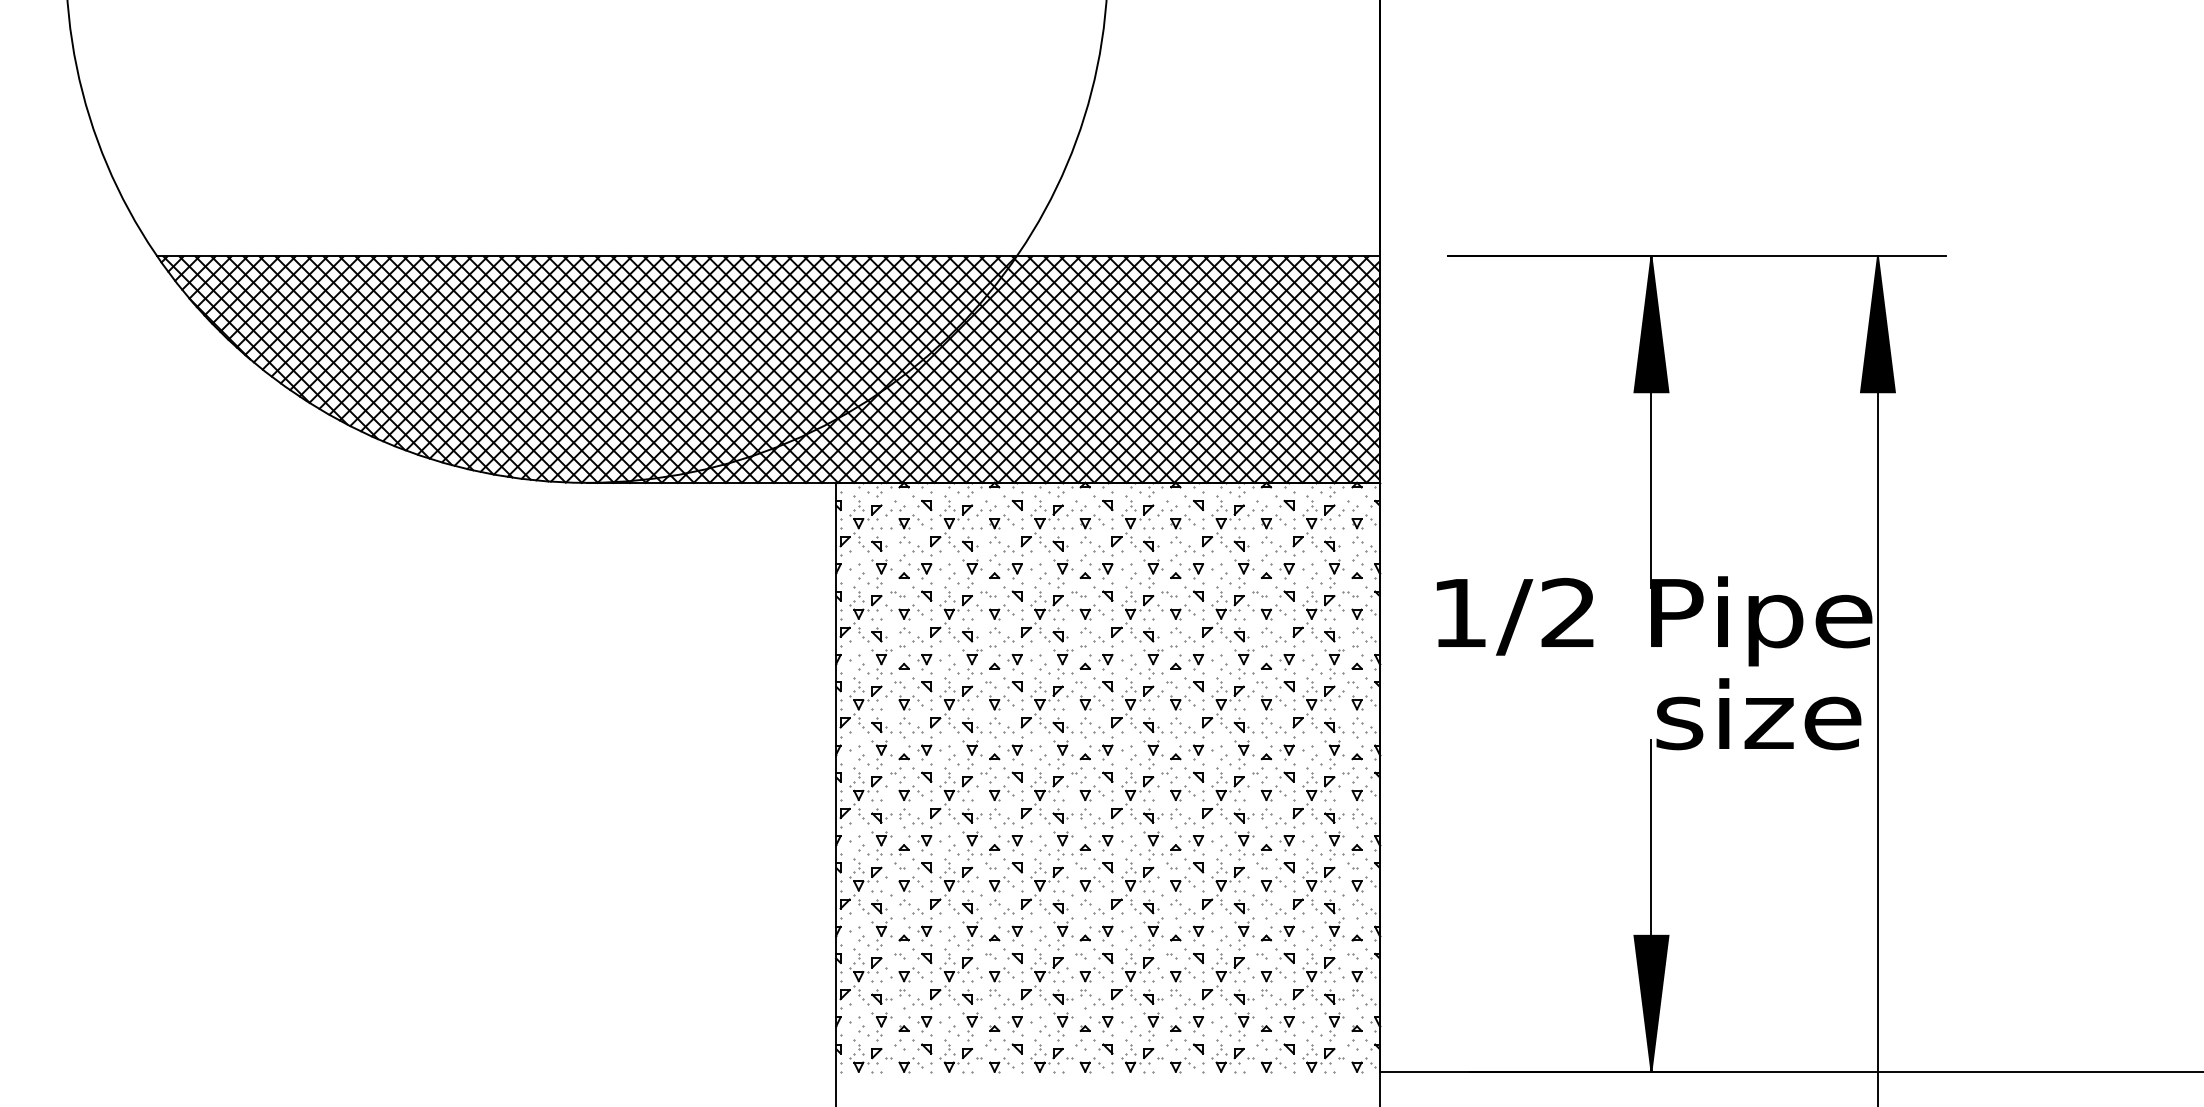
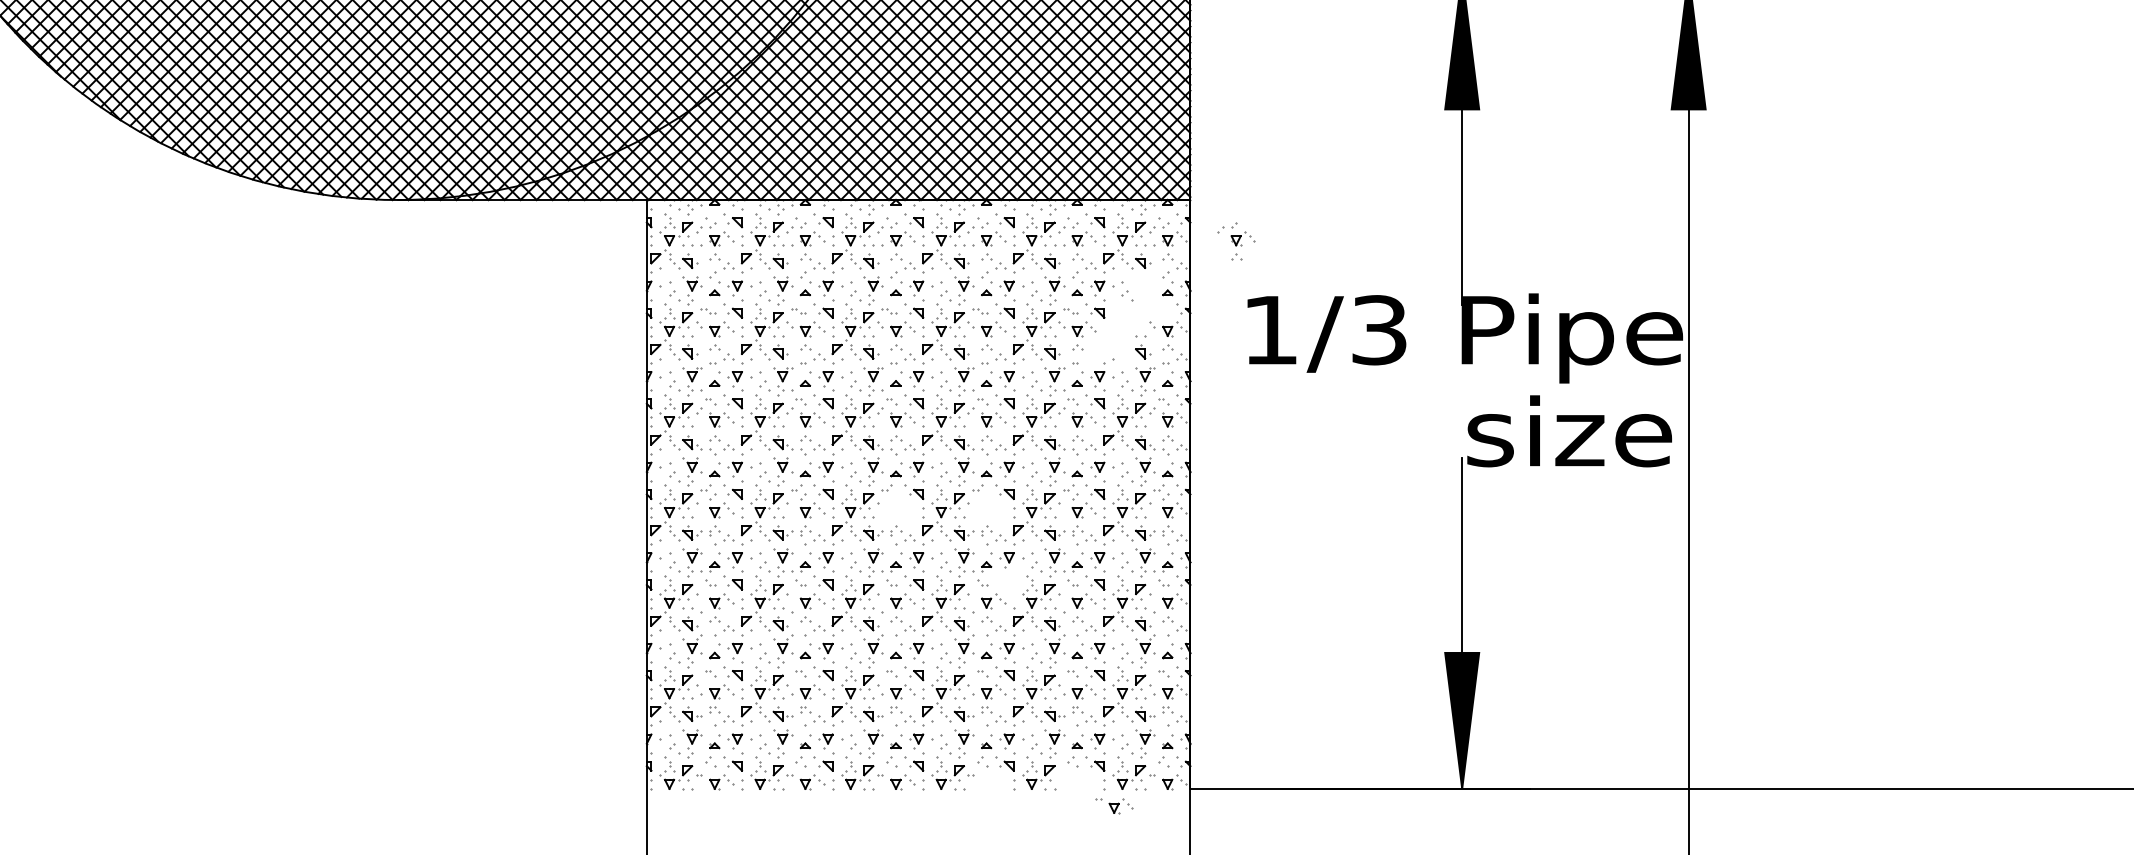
part: (1425, 524) -> (1236, 241), added
part: (1316, 600) -> (1127, 317), removed
text: (1568, 613) -> (1379, 330), 1/2 -> 1/3
part: (1091, 788) -> (902, 505), removed
part: (1182, 788) -> (993, 505), removed
part: (1194, 867) -> (1005, 584), removed
part: (1182, 1065) -> (993, 782), removed
part: (1266, 1065) -> (1114, 806), moved

